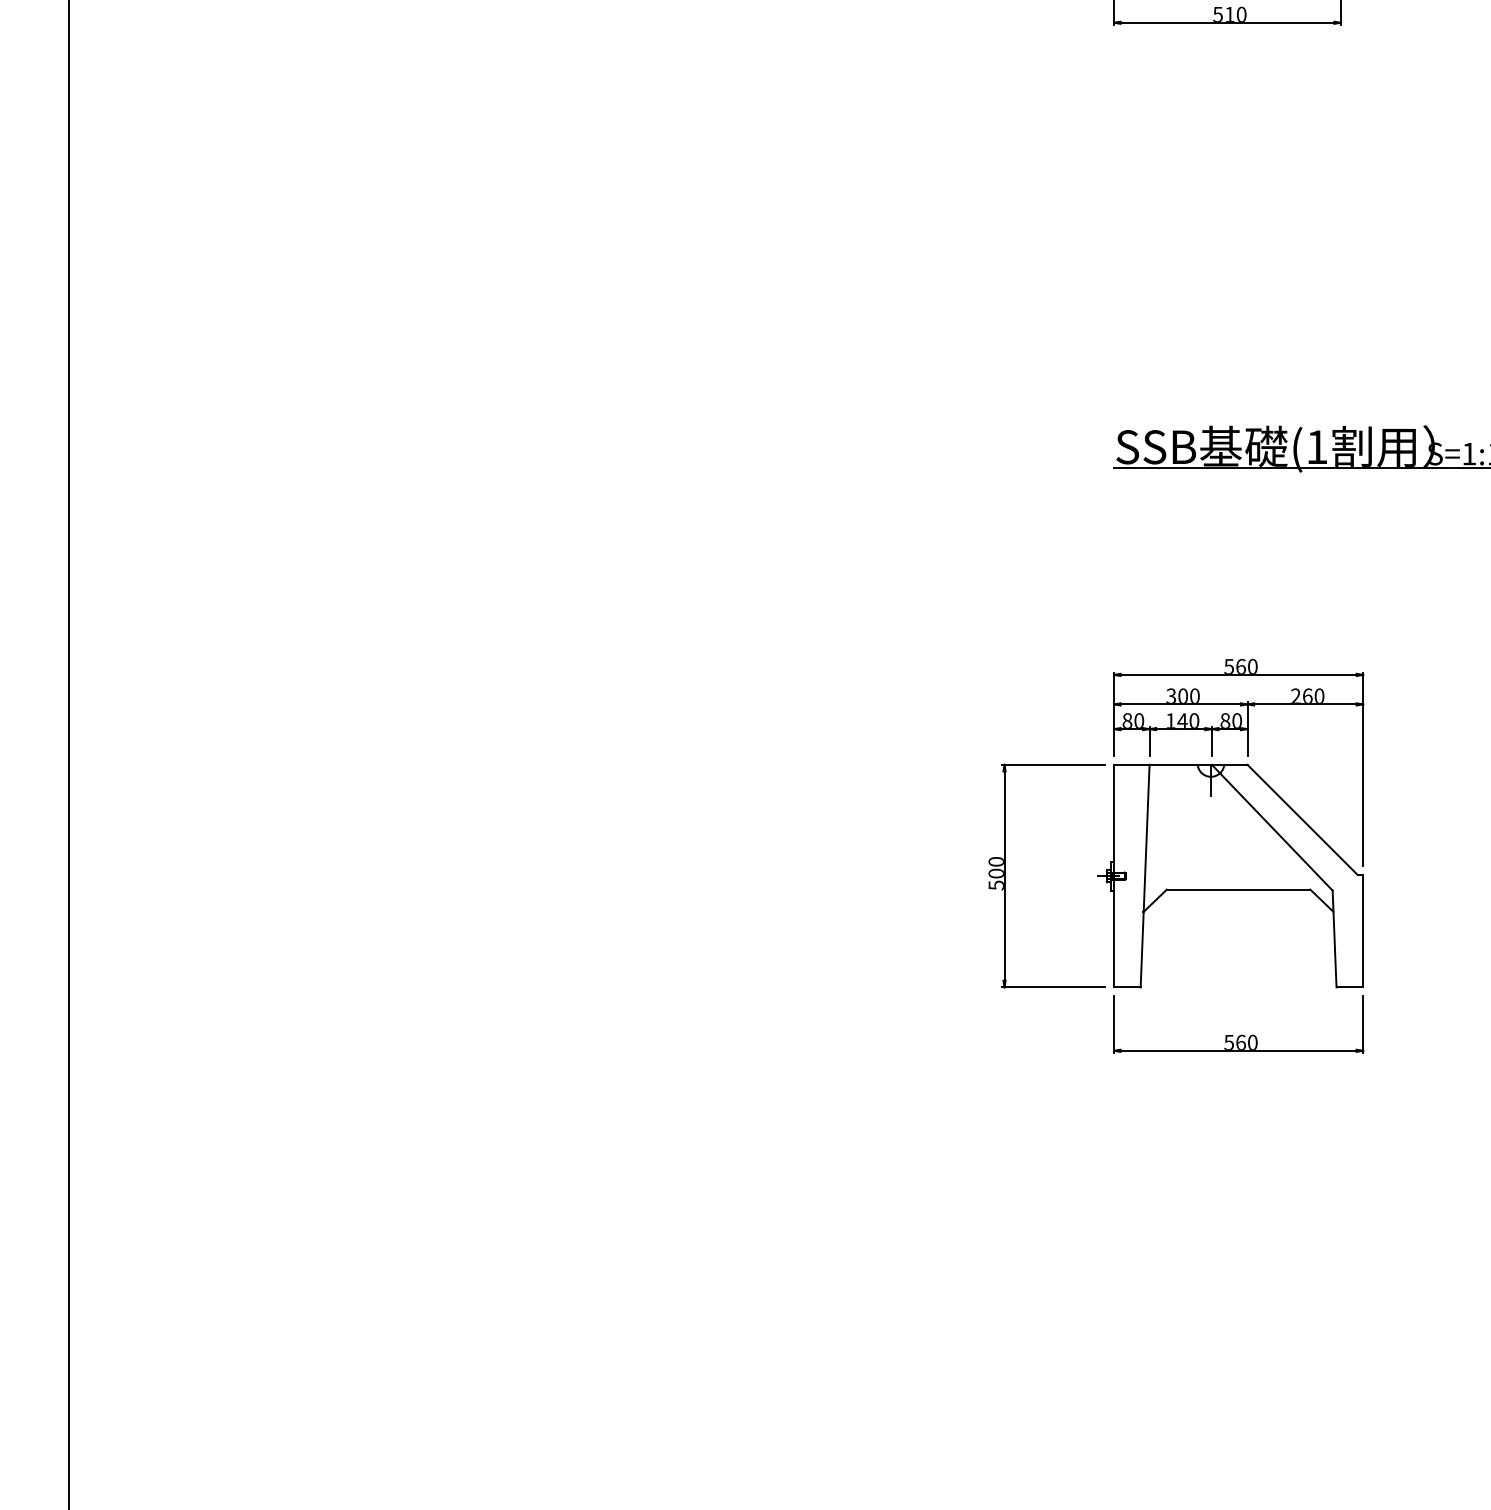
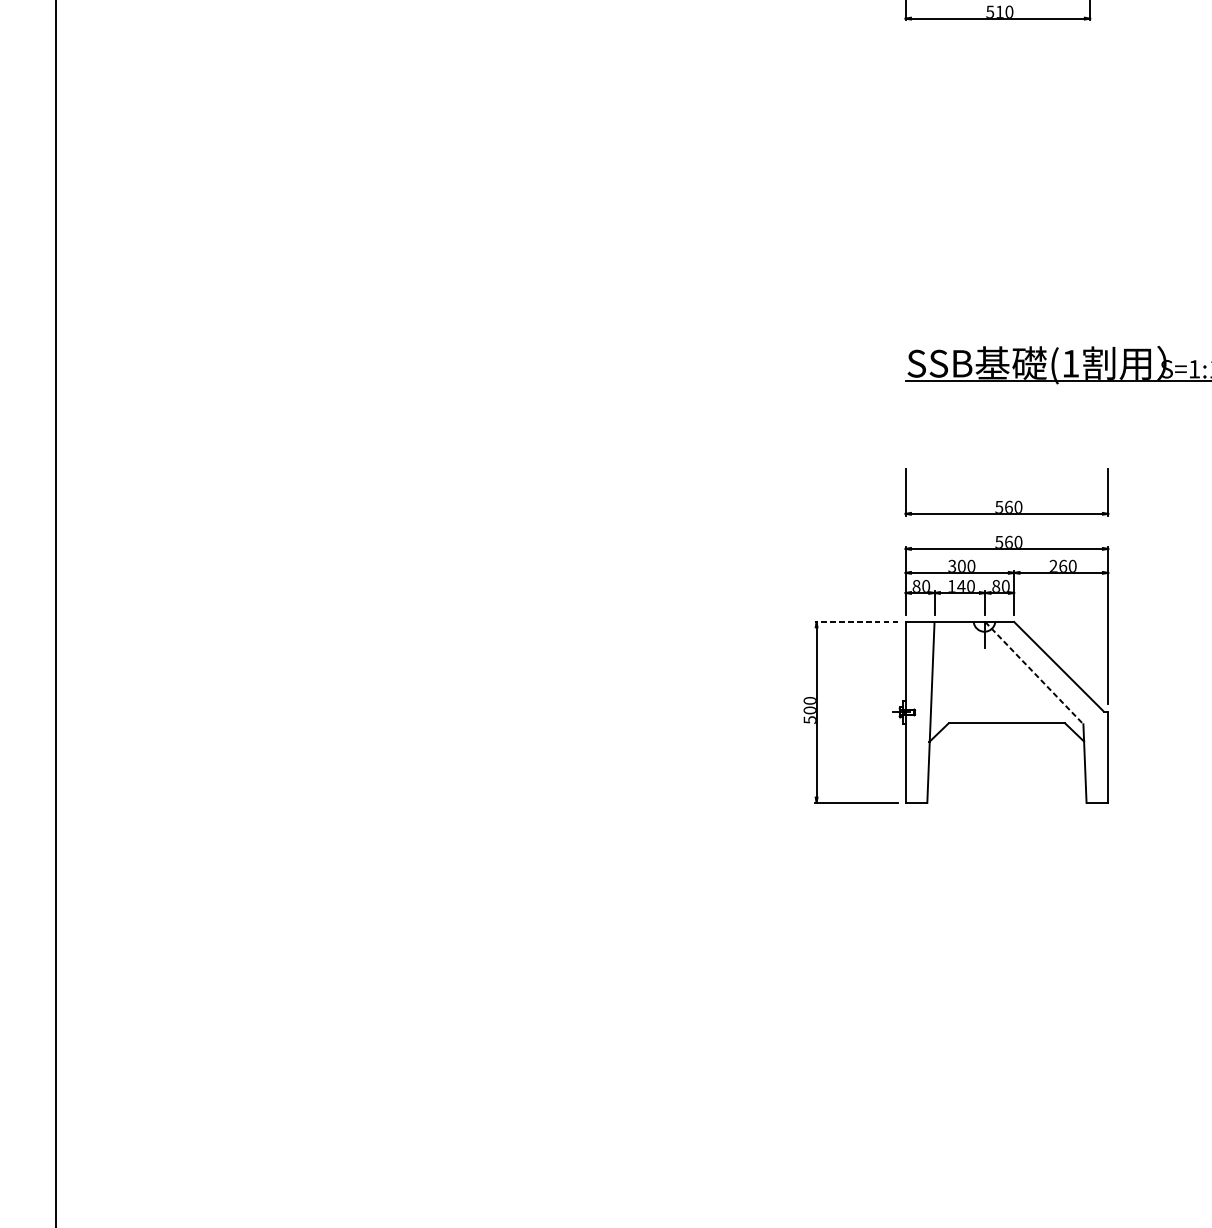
line: (1053, 764) -> (856, 621), solid -> dashed
line: (1272, 828) -> (1034, 673), solid -> dashed
part: (1241, 1034) -> (1009, 500), moved

